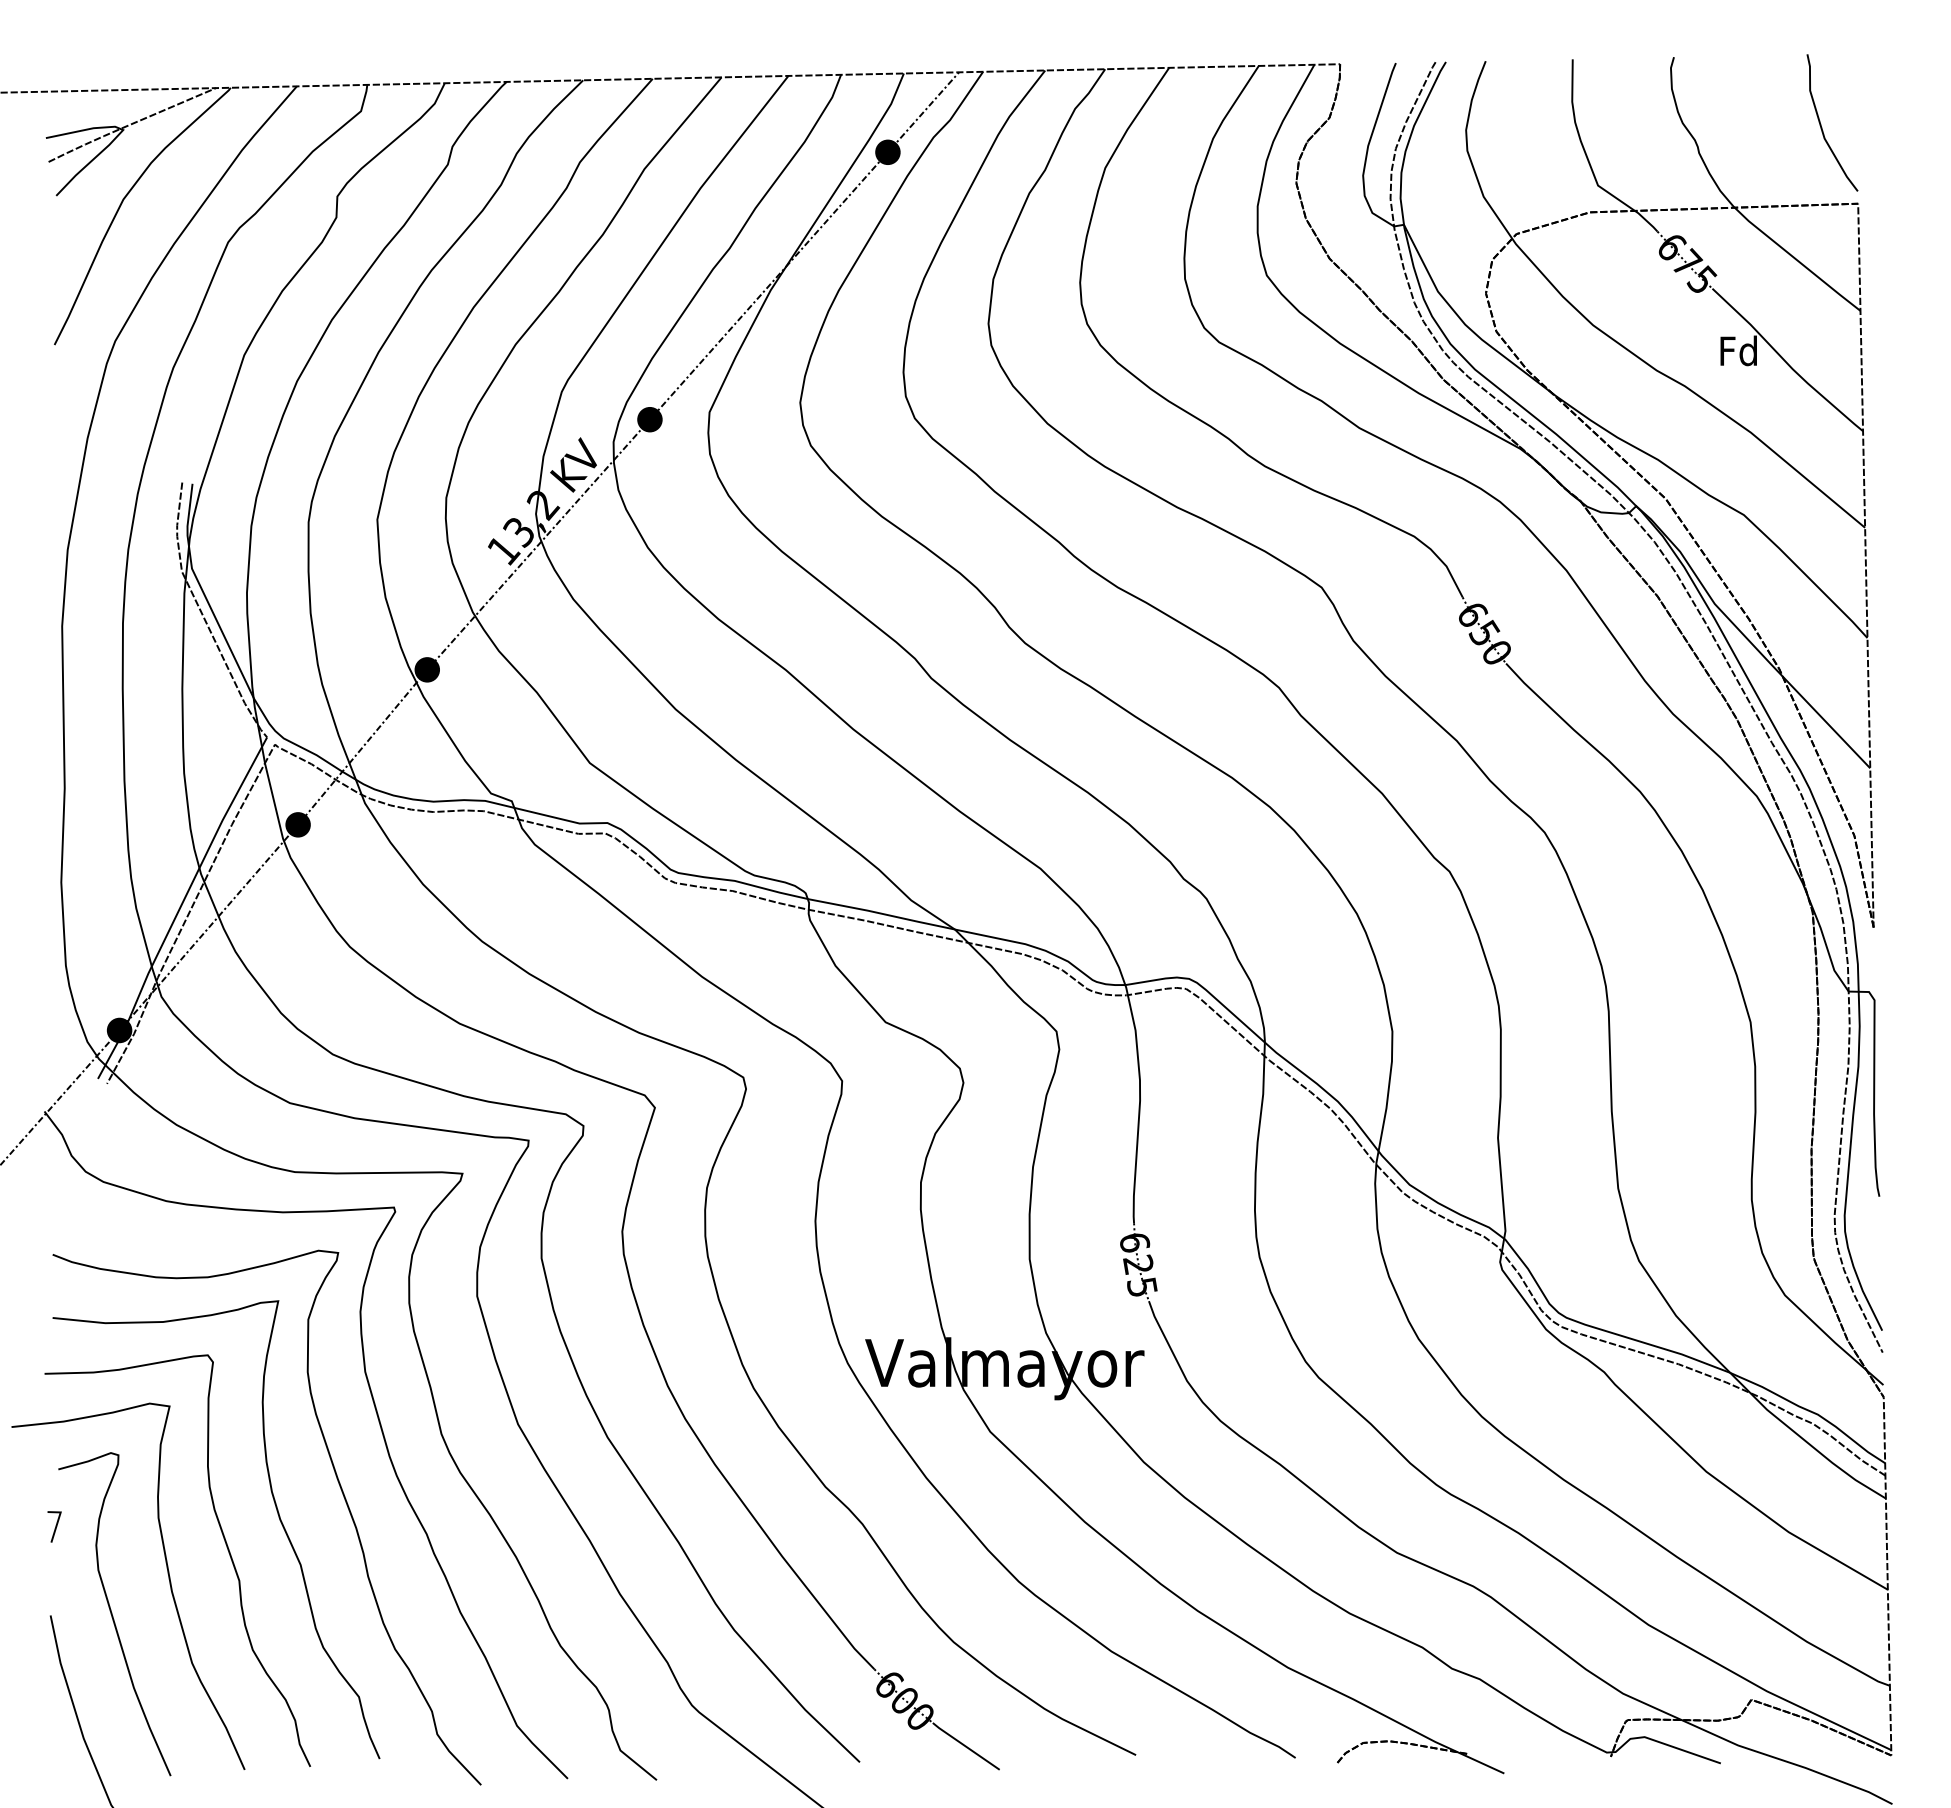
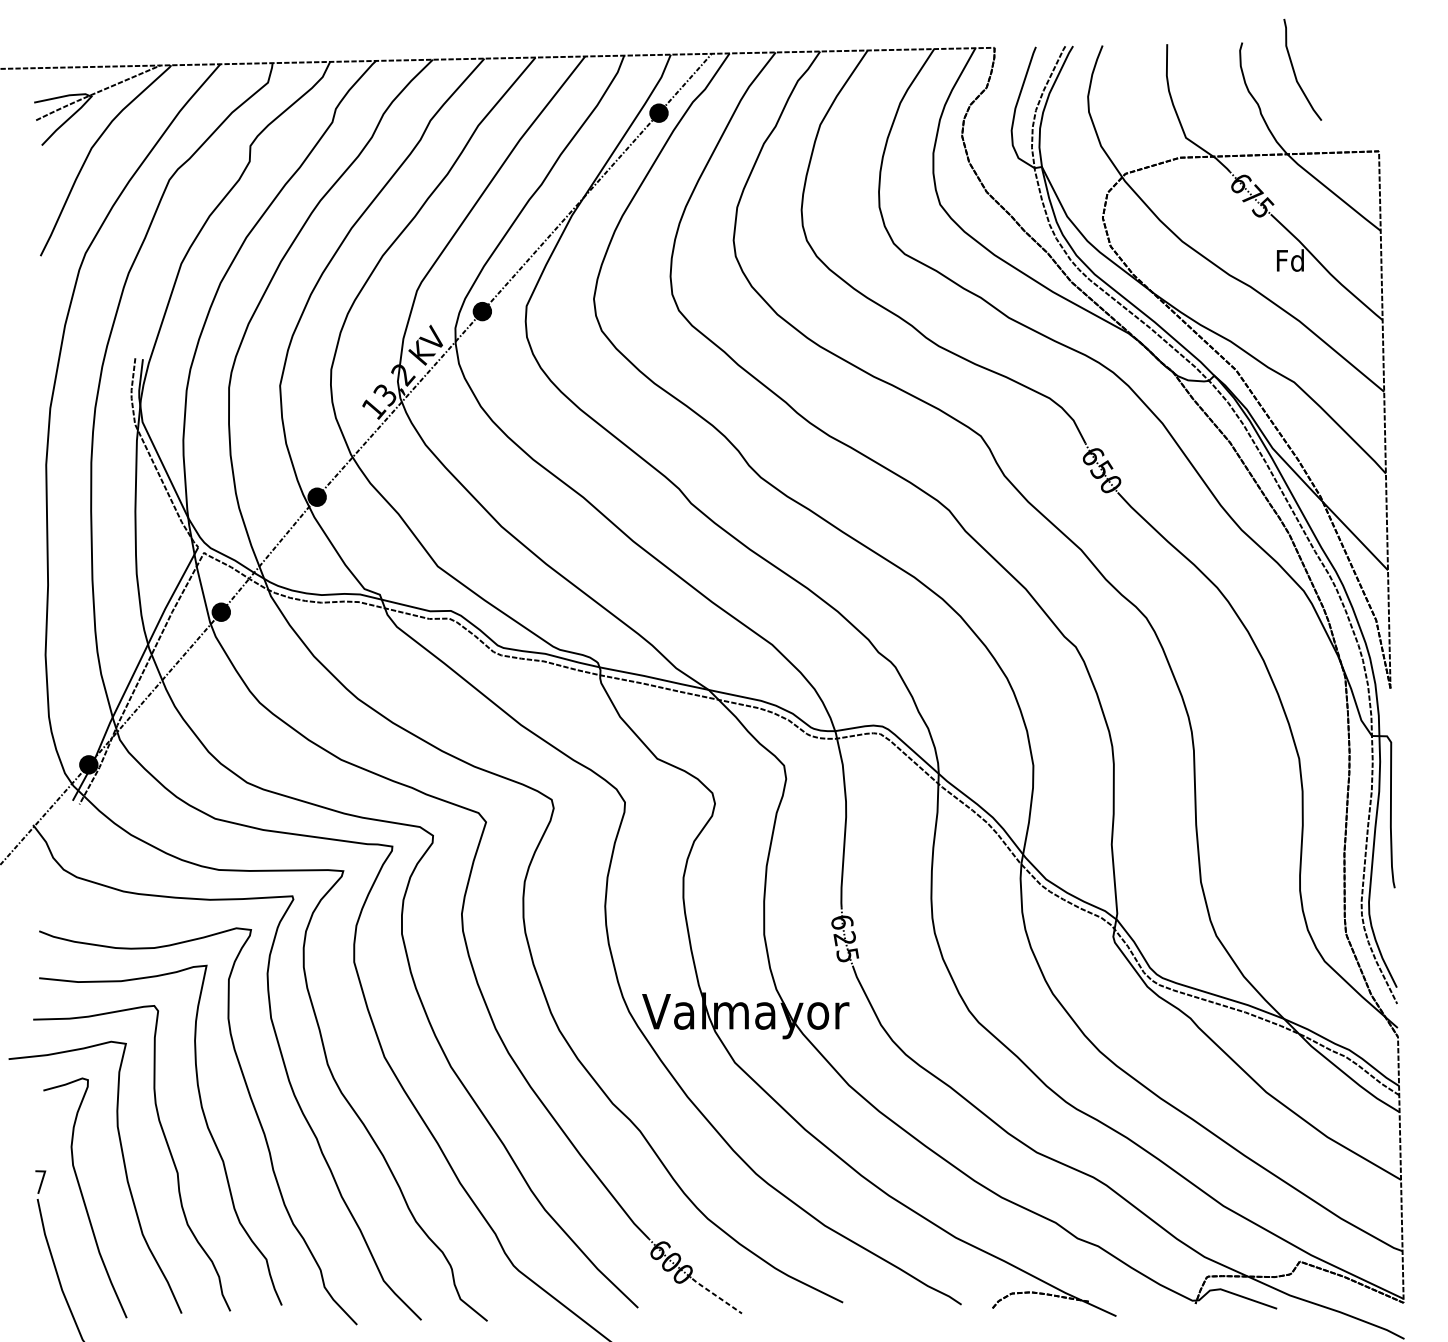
curve: (1821, 124) -> (1294, 71), moved
line: (55, 1526) -> (41, 1181), moved
line: (965, 1746) -> (716, 1296), solid -> dashed

